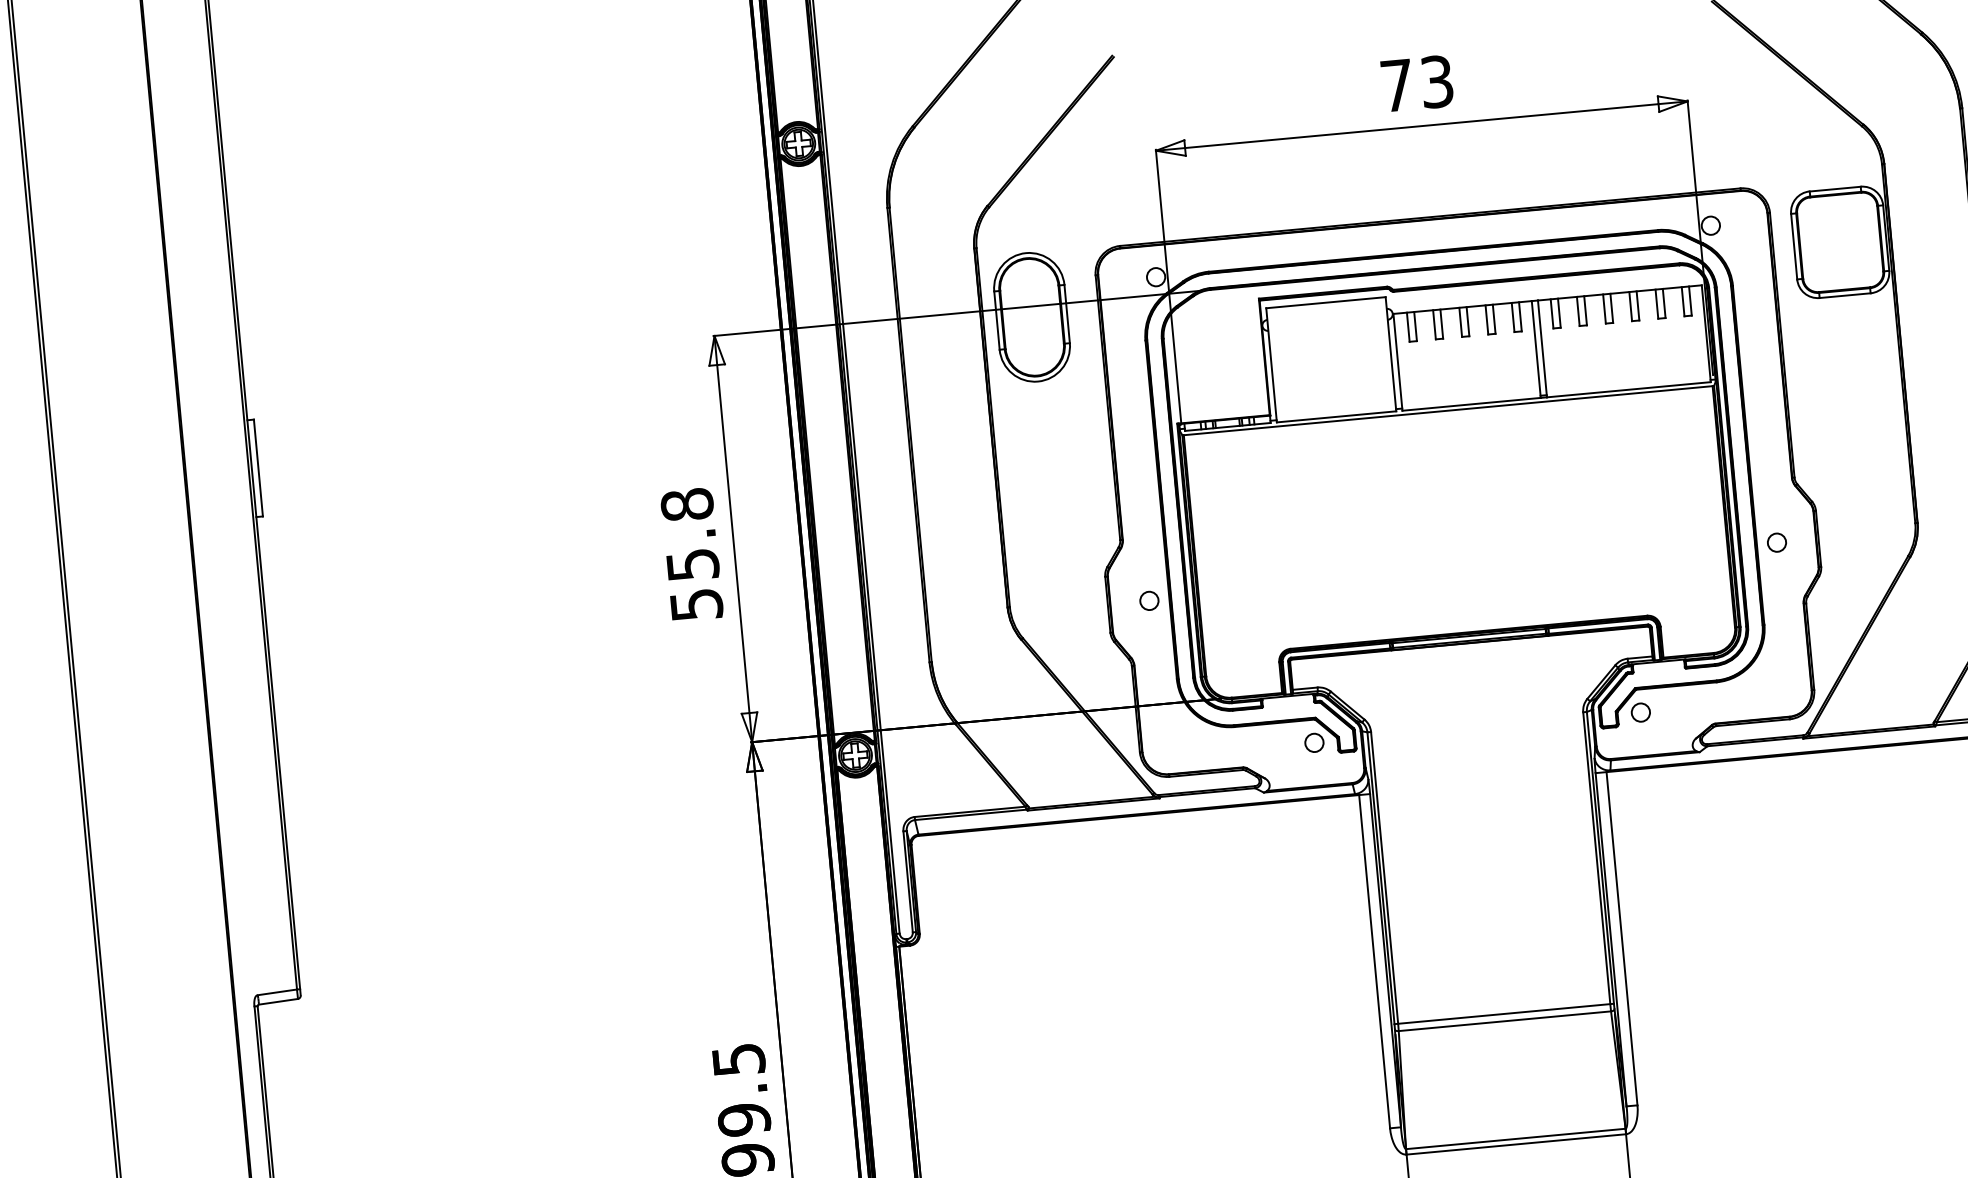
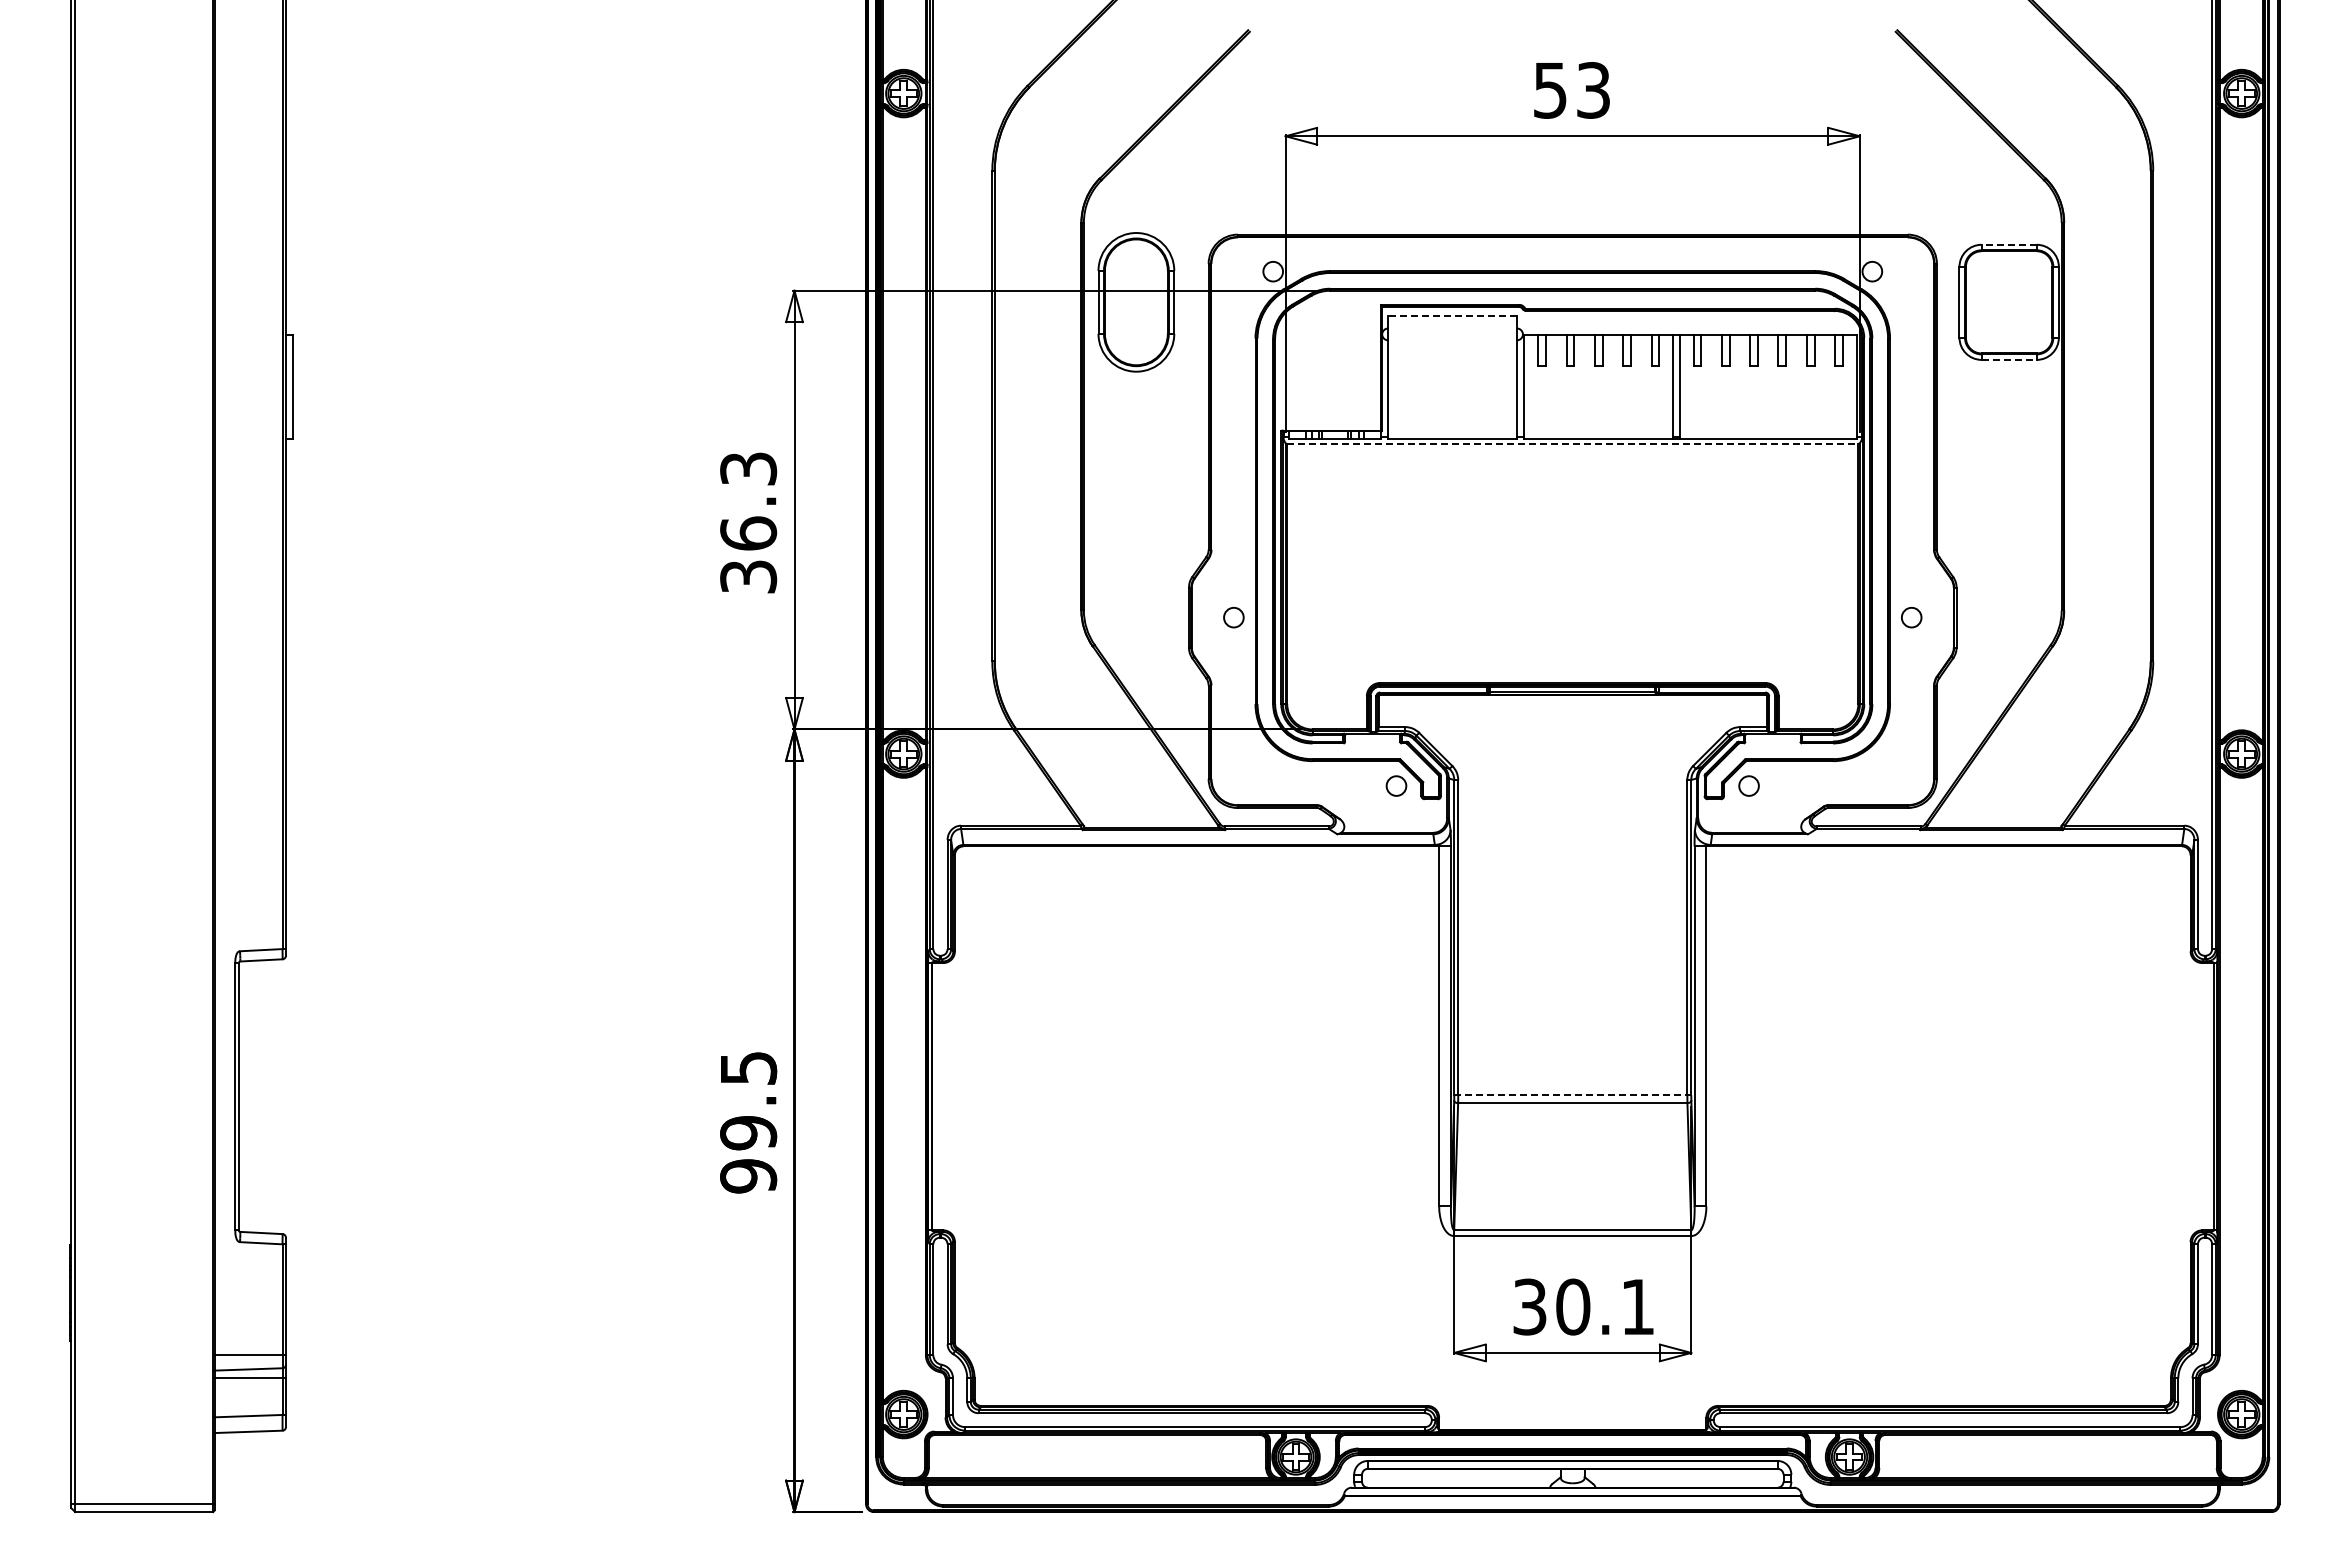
text: (1397, 85) -> (1550, 90), 73 -> 53
line: (1835, 188) -> (2009, 244), solid -> dashed
line: (1845, 295) -> (2009, 359), solid -> dashed
line: (1325, 302) -> (1452, 315), solid -> dashed
line: (1447, 410) -> (1572, 443), solid -> dashed
text: (691, 554) -> (748, 522), 55.8 -> 36.3
line: (1504, 1014) -> (1573, 1095), solid -> dashed

